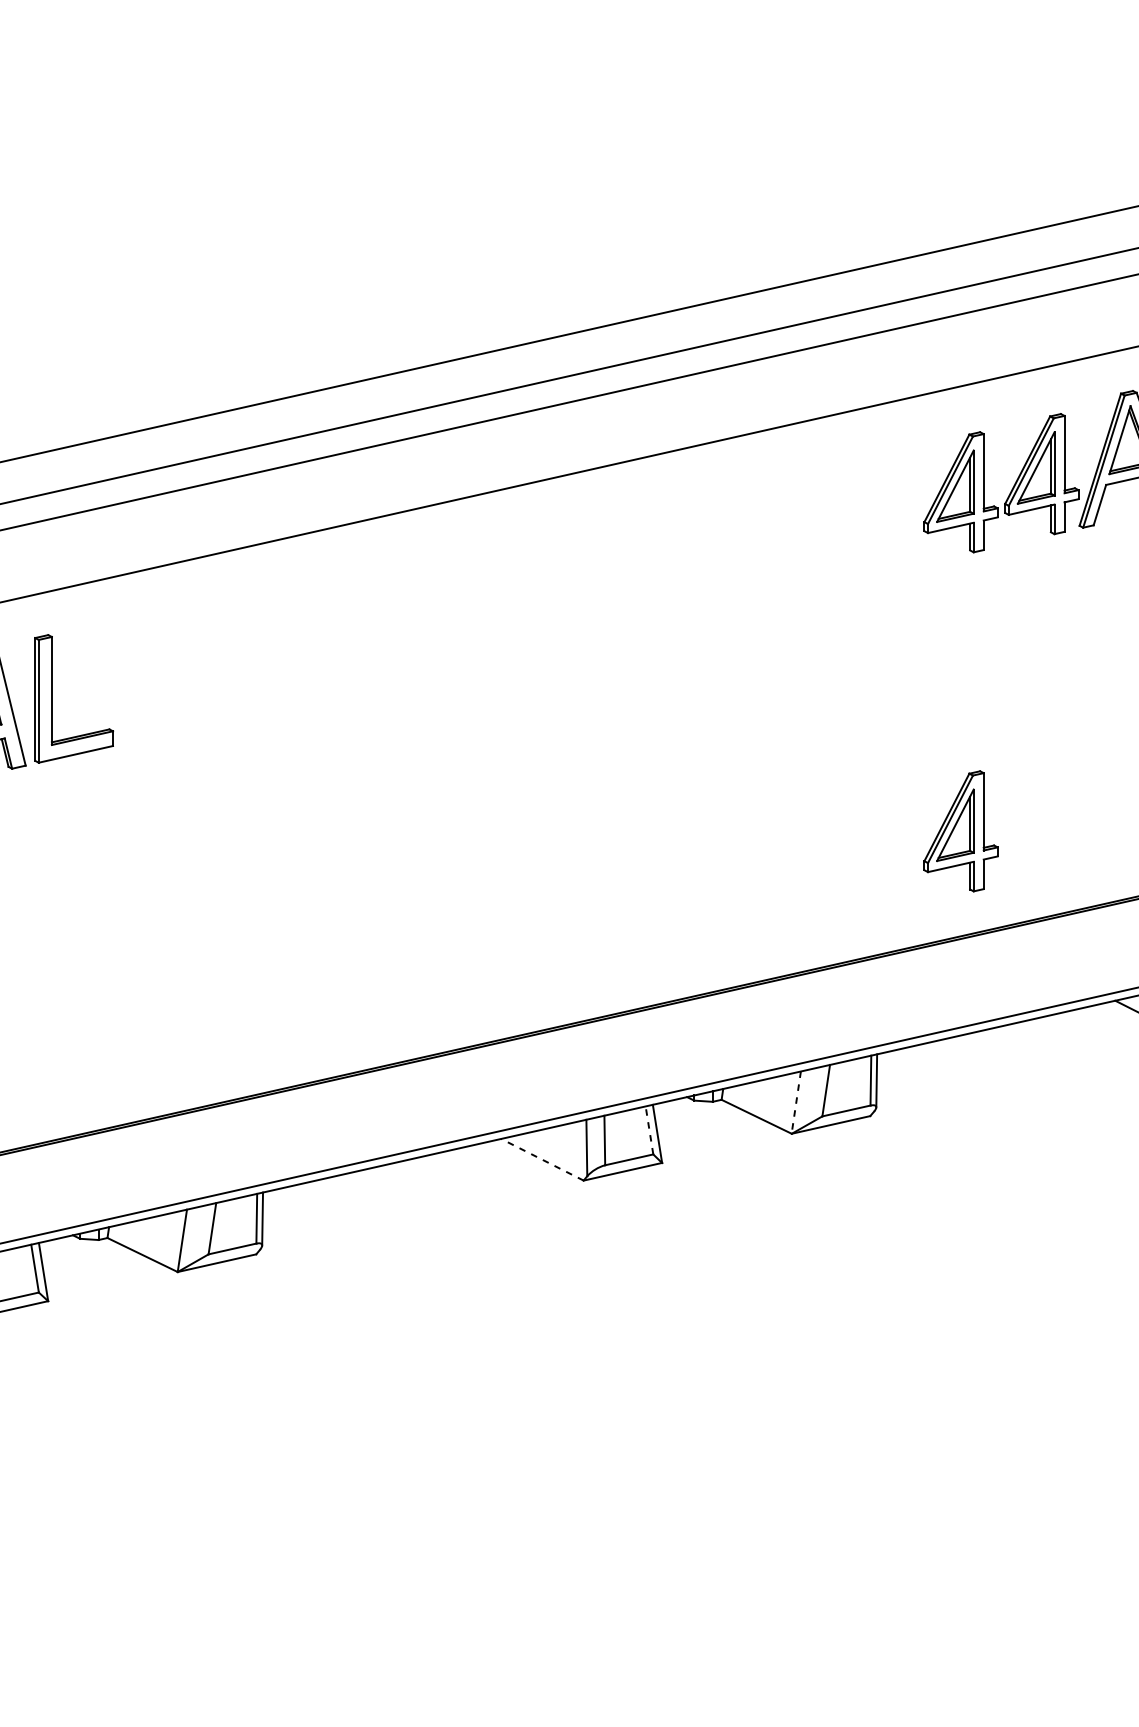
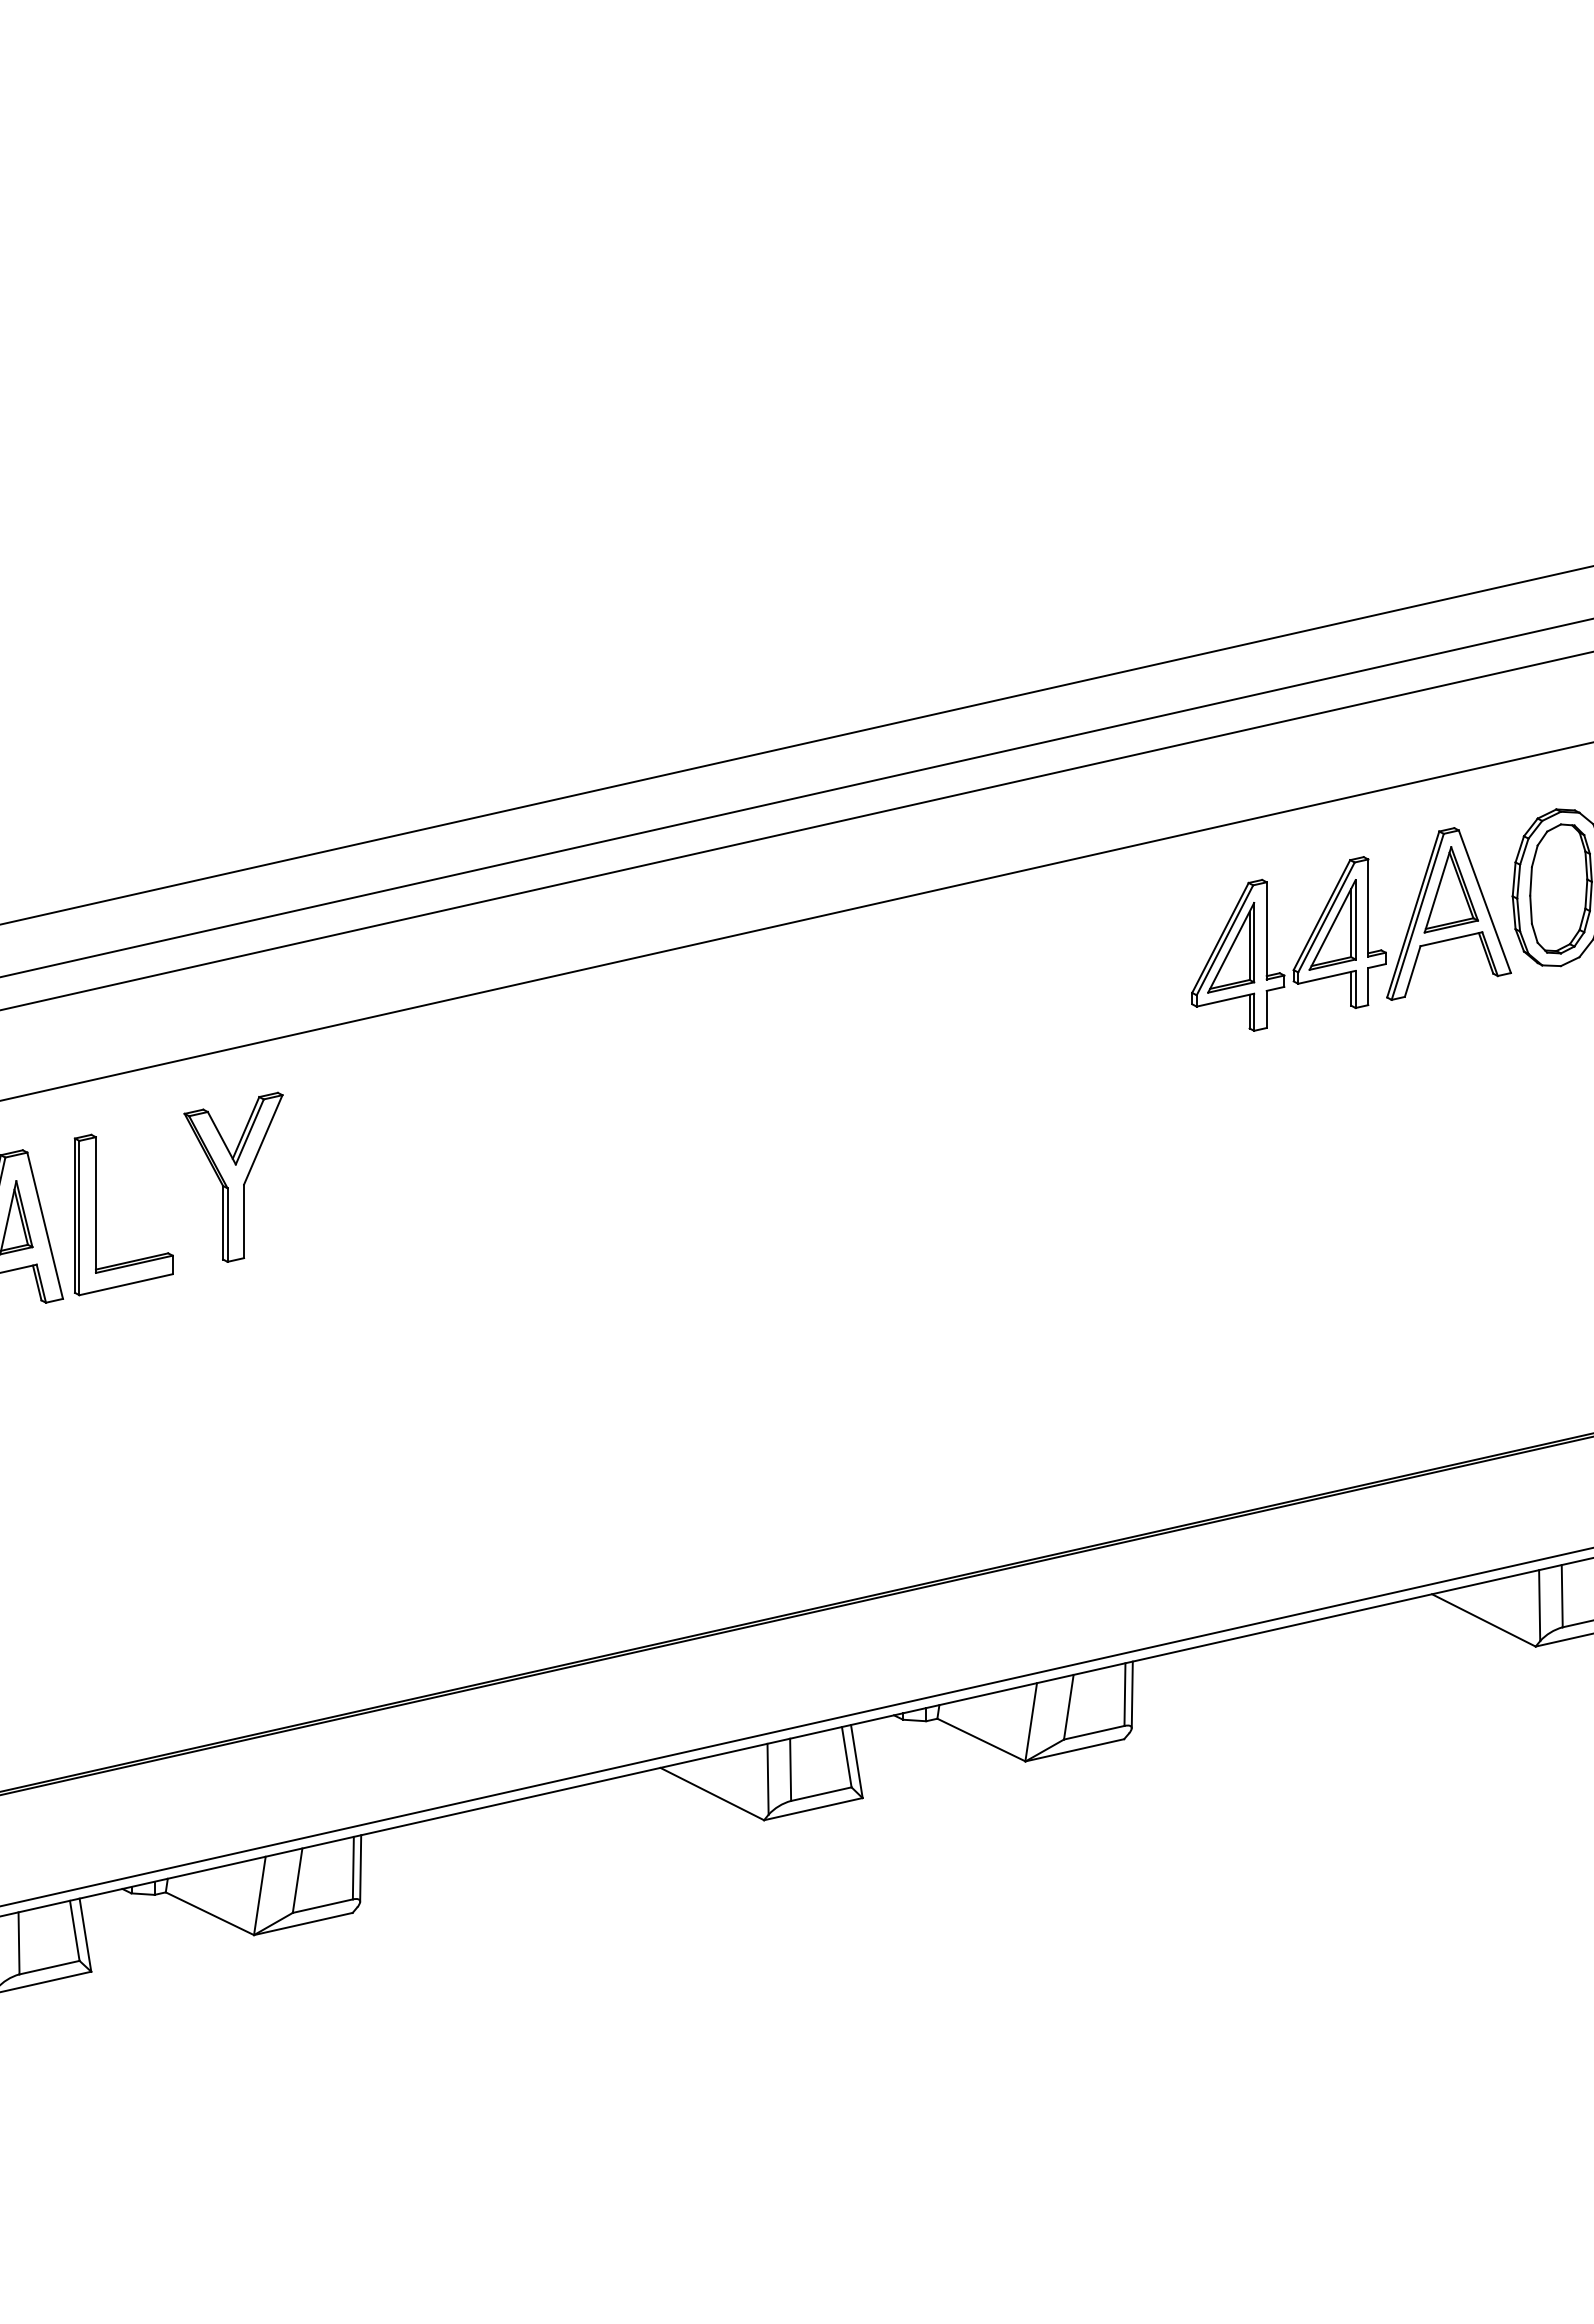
part: (161, 668) -> (233, 1176), added
part: (961, 830) -> (1238, 1380), removed
line: (796, 1102) -> (1031, 1722), dashed -> solid
line: (649, 1130) -> (846, 1757), dashed -> solid
line: (541, 1159) -> (711, 1793), dashed -> solid

